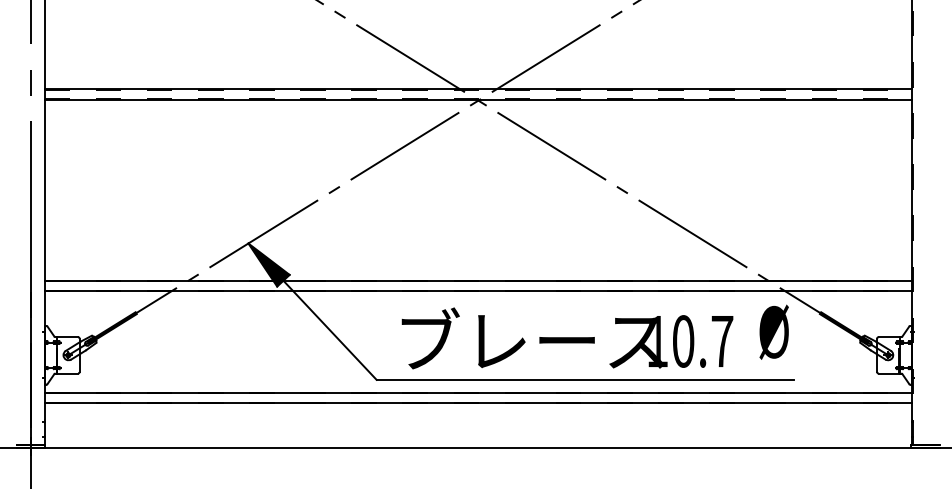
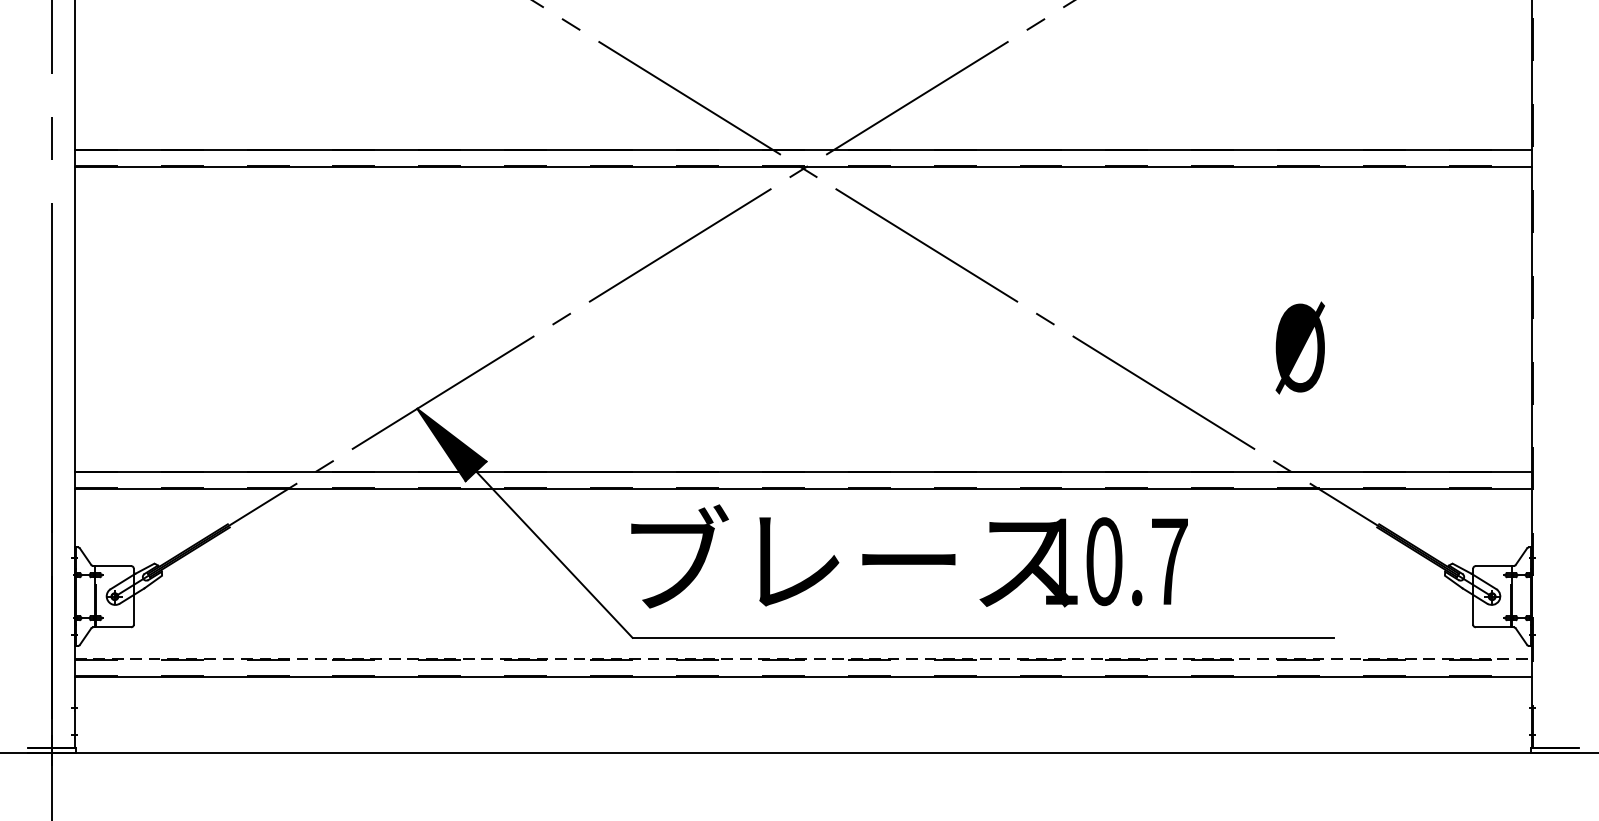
text: (773, 331) -> (1299, 346), moved
text: (567, 338) -> (909, 556), moved
line: (478, 392) -> (803, 659), solid -> dashed

